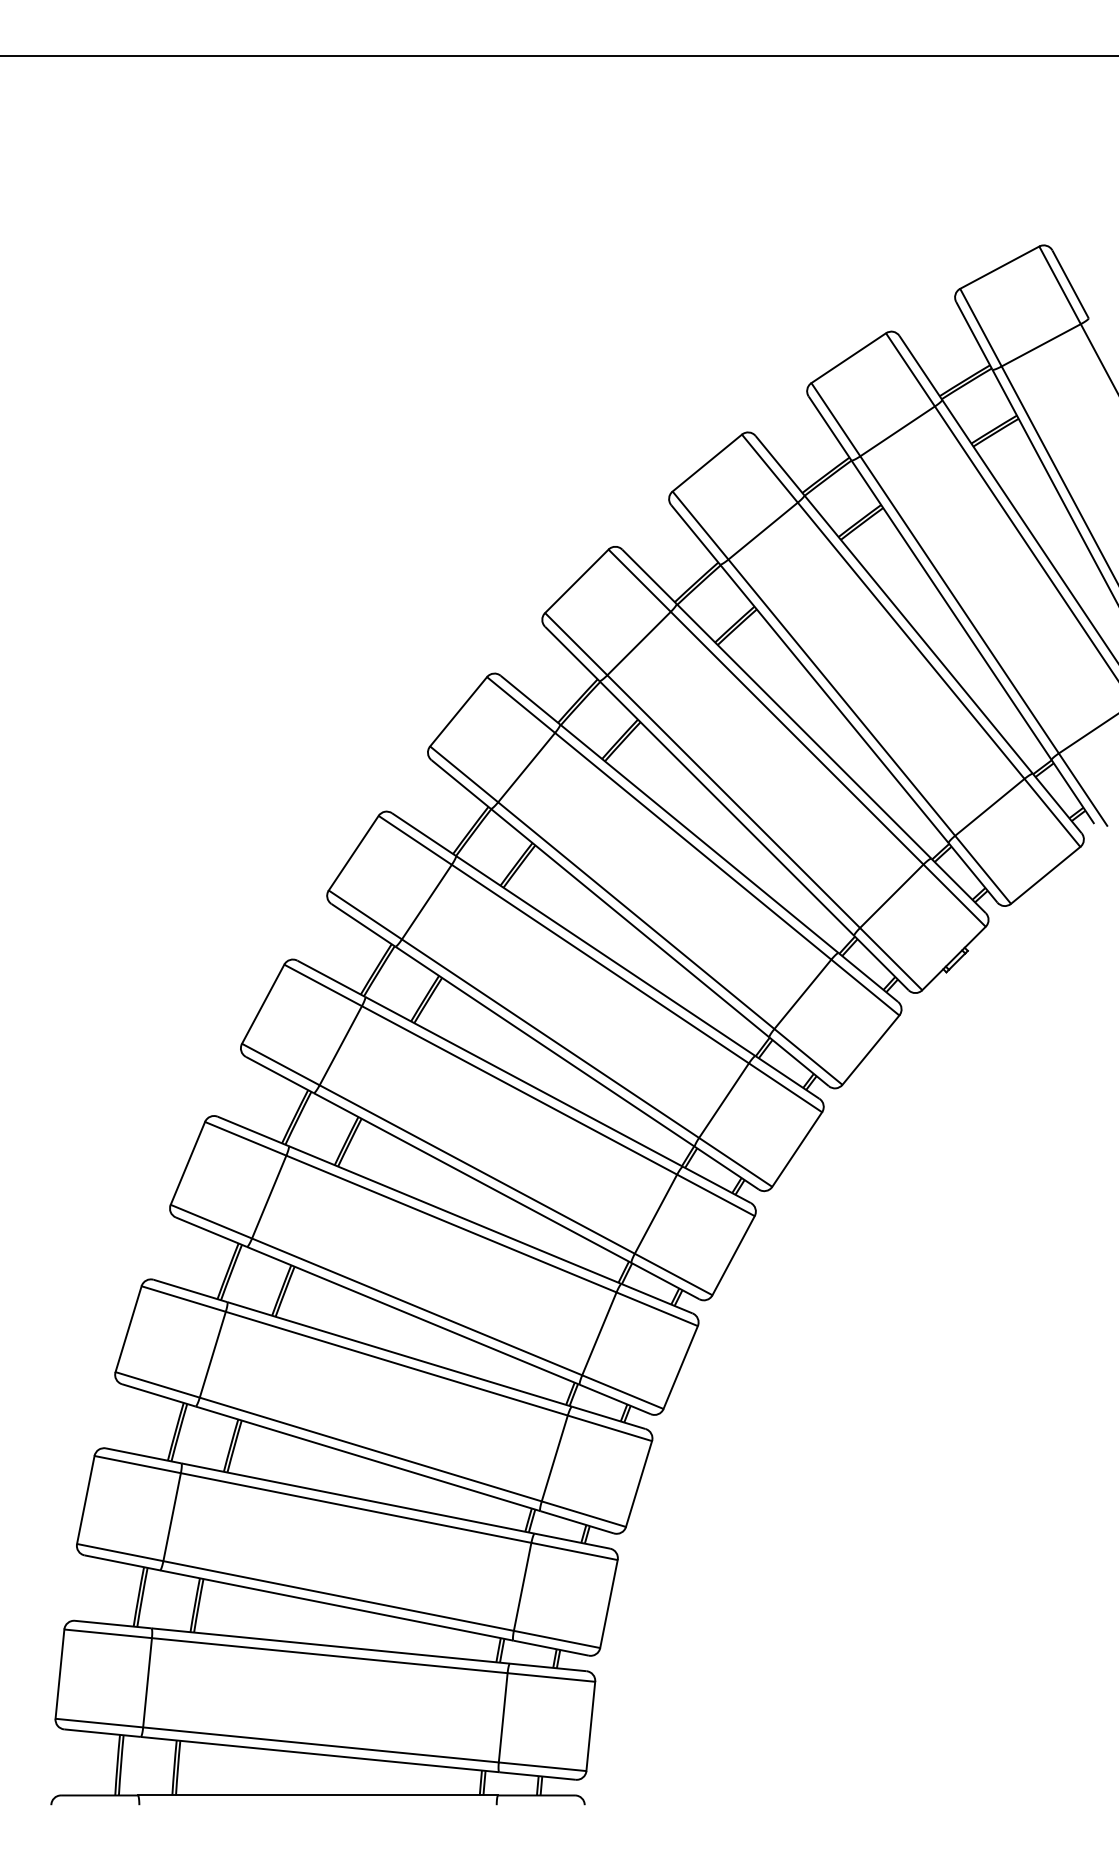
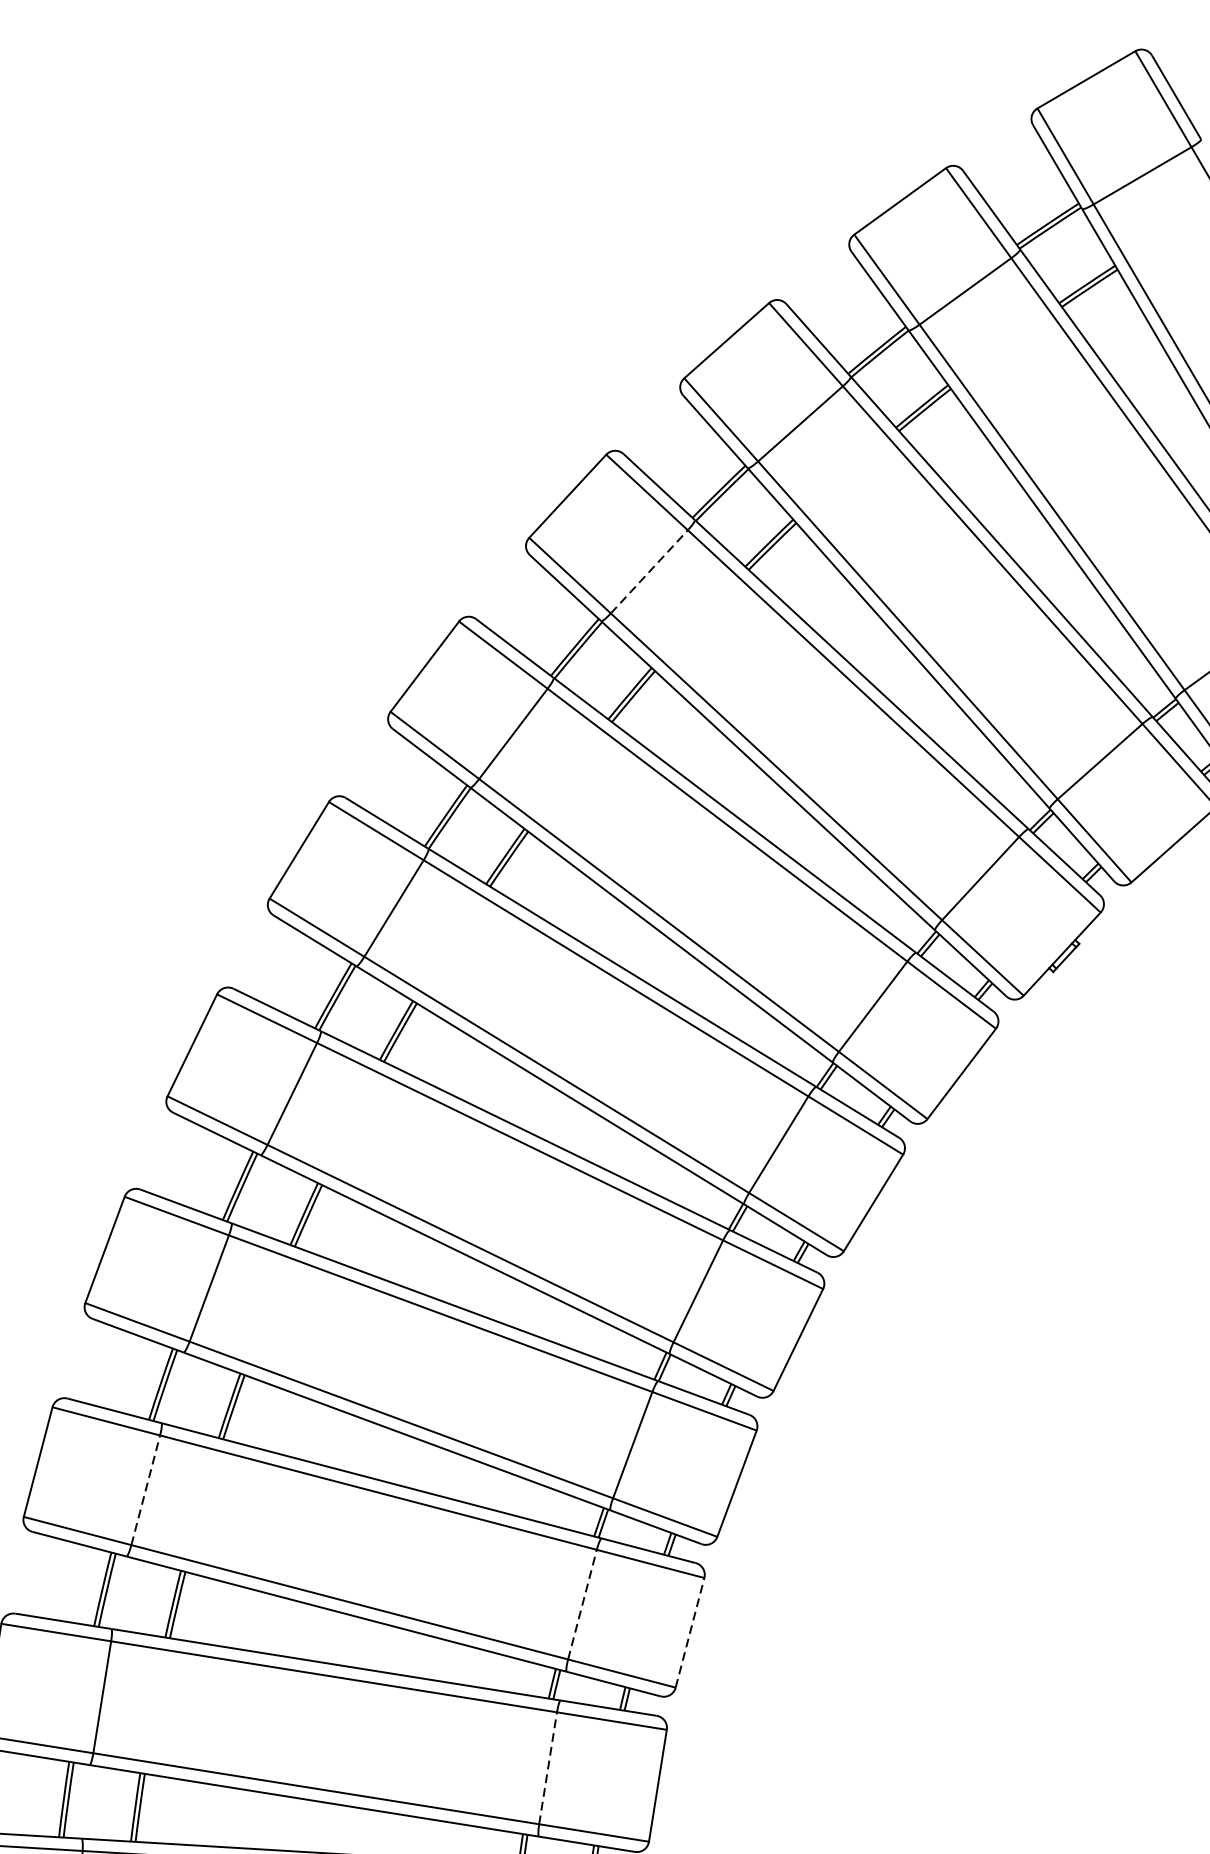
line: (639, 643) -> (649, 571), solid -> dashed
line: (212, 1354) -> (145, 1489), solid -> dashed
line: (554, 1458) -> (582, 1604), solid -> dashed
line: (639, 1484) -> (690, 1633), solid -> dashed
line: (522, 1586) -> (547, 1767), solid -> dashed

